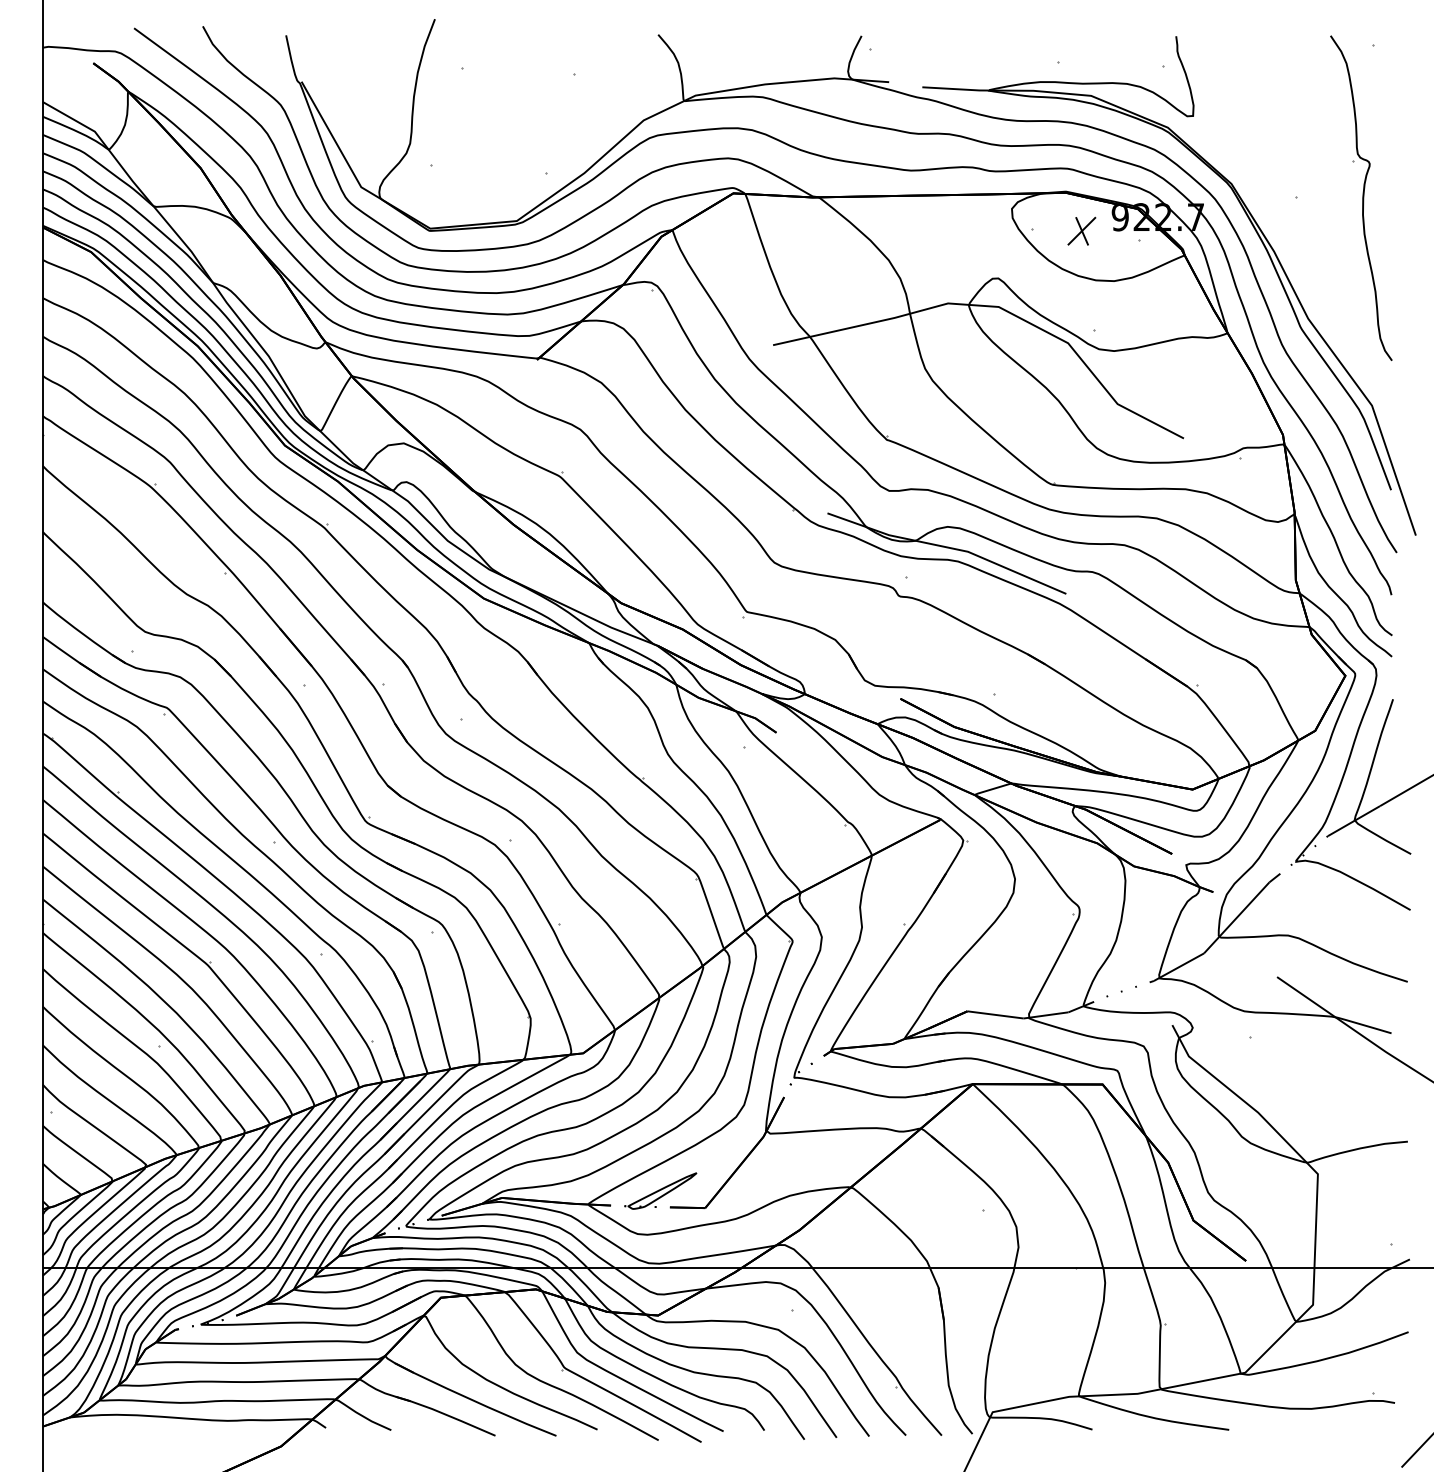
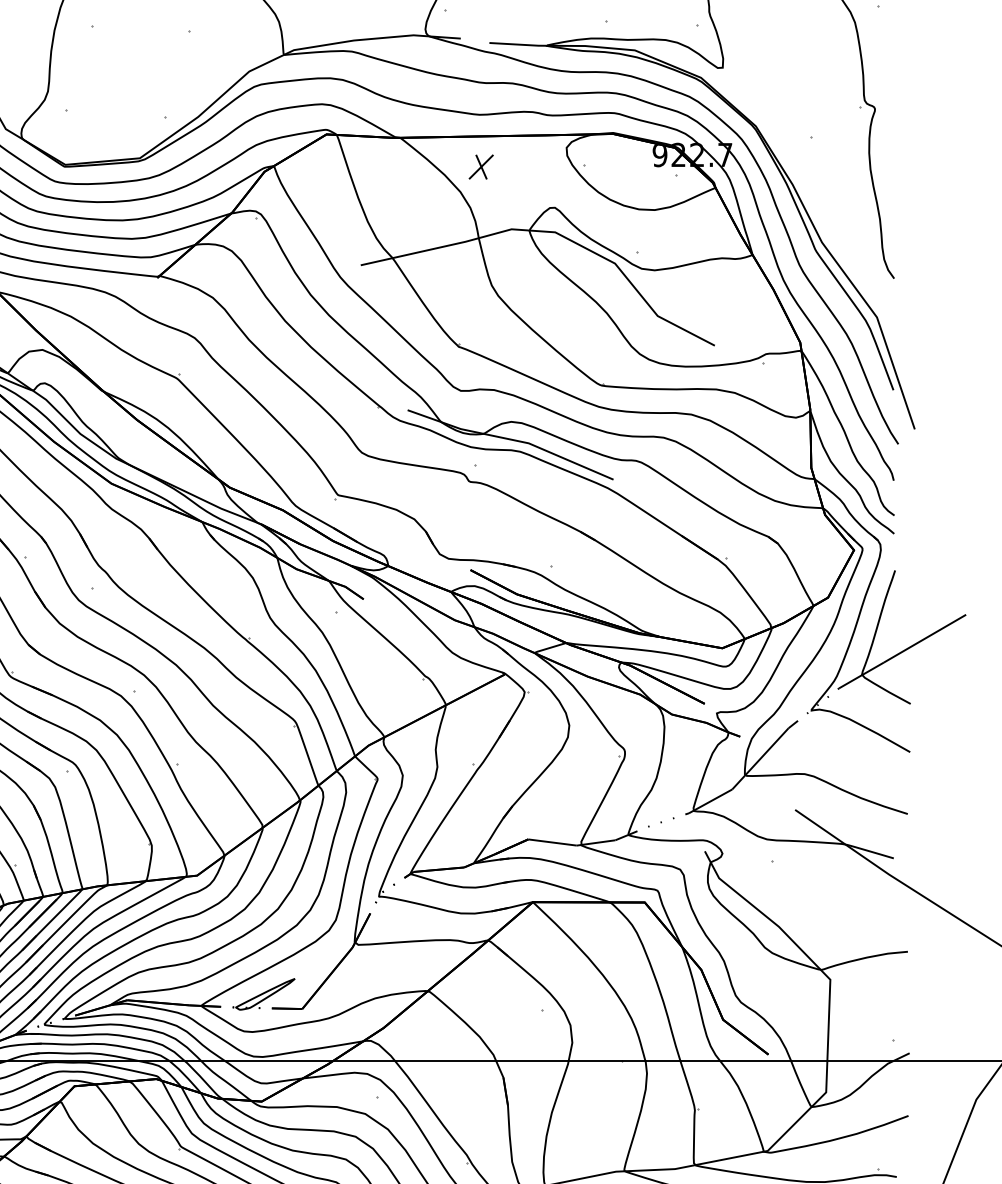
part: (1081, 230) -> (480, 166), moved

